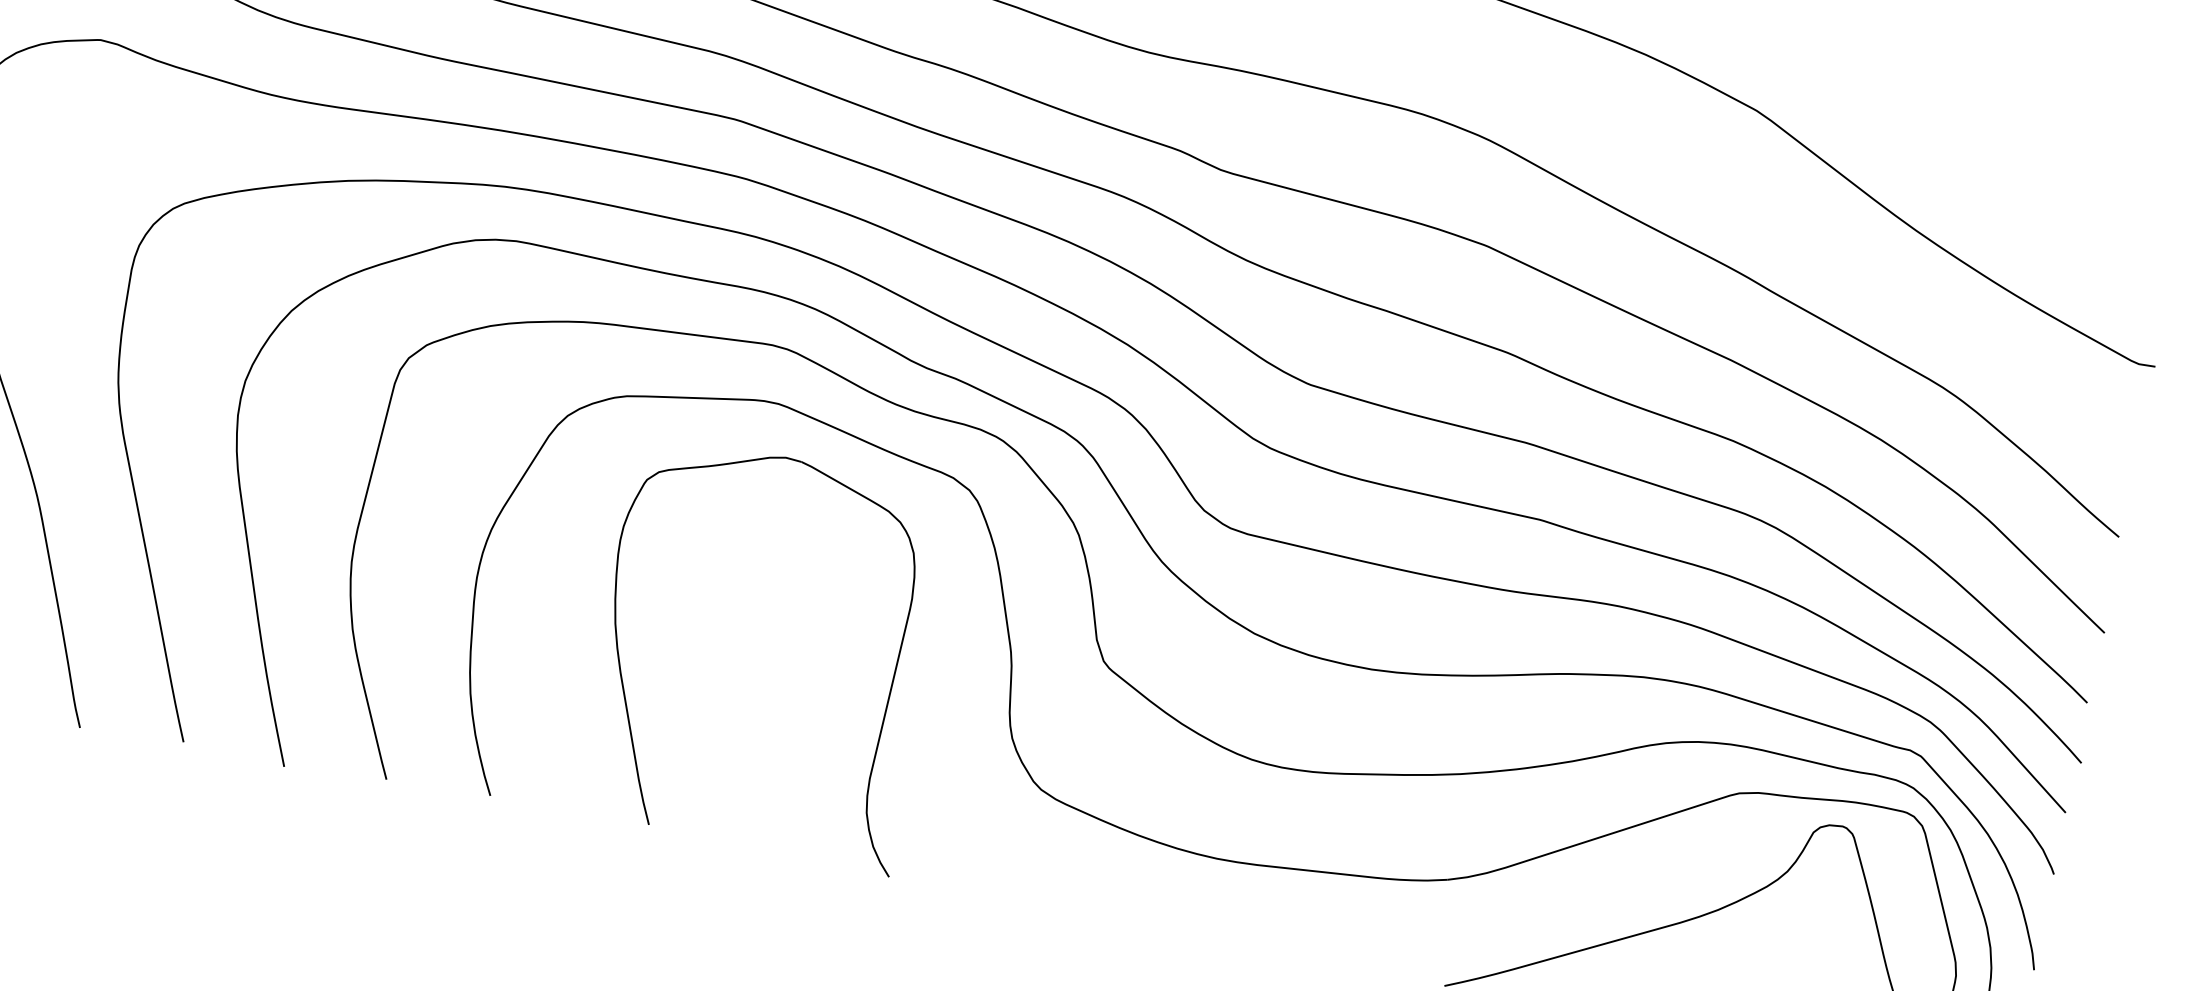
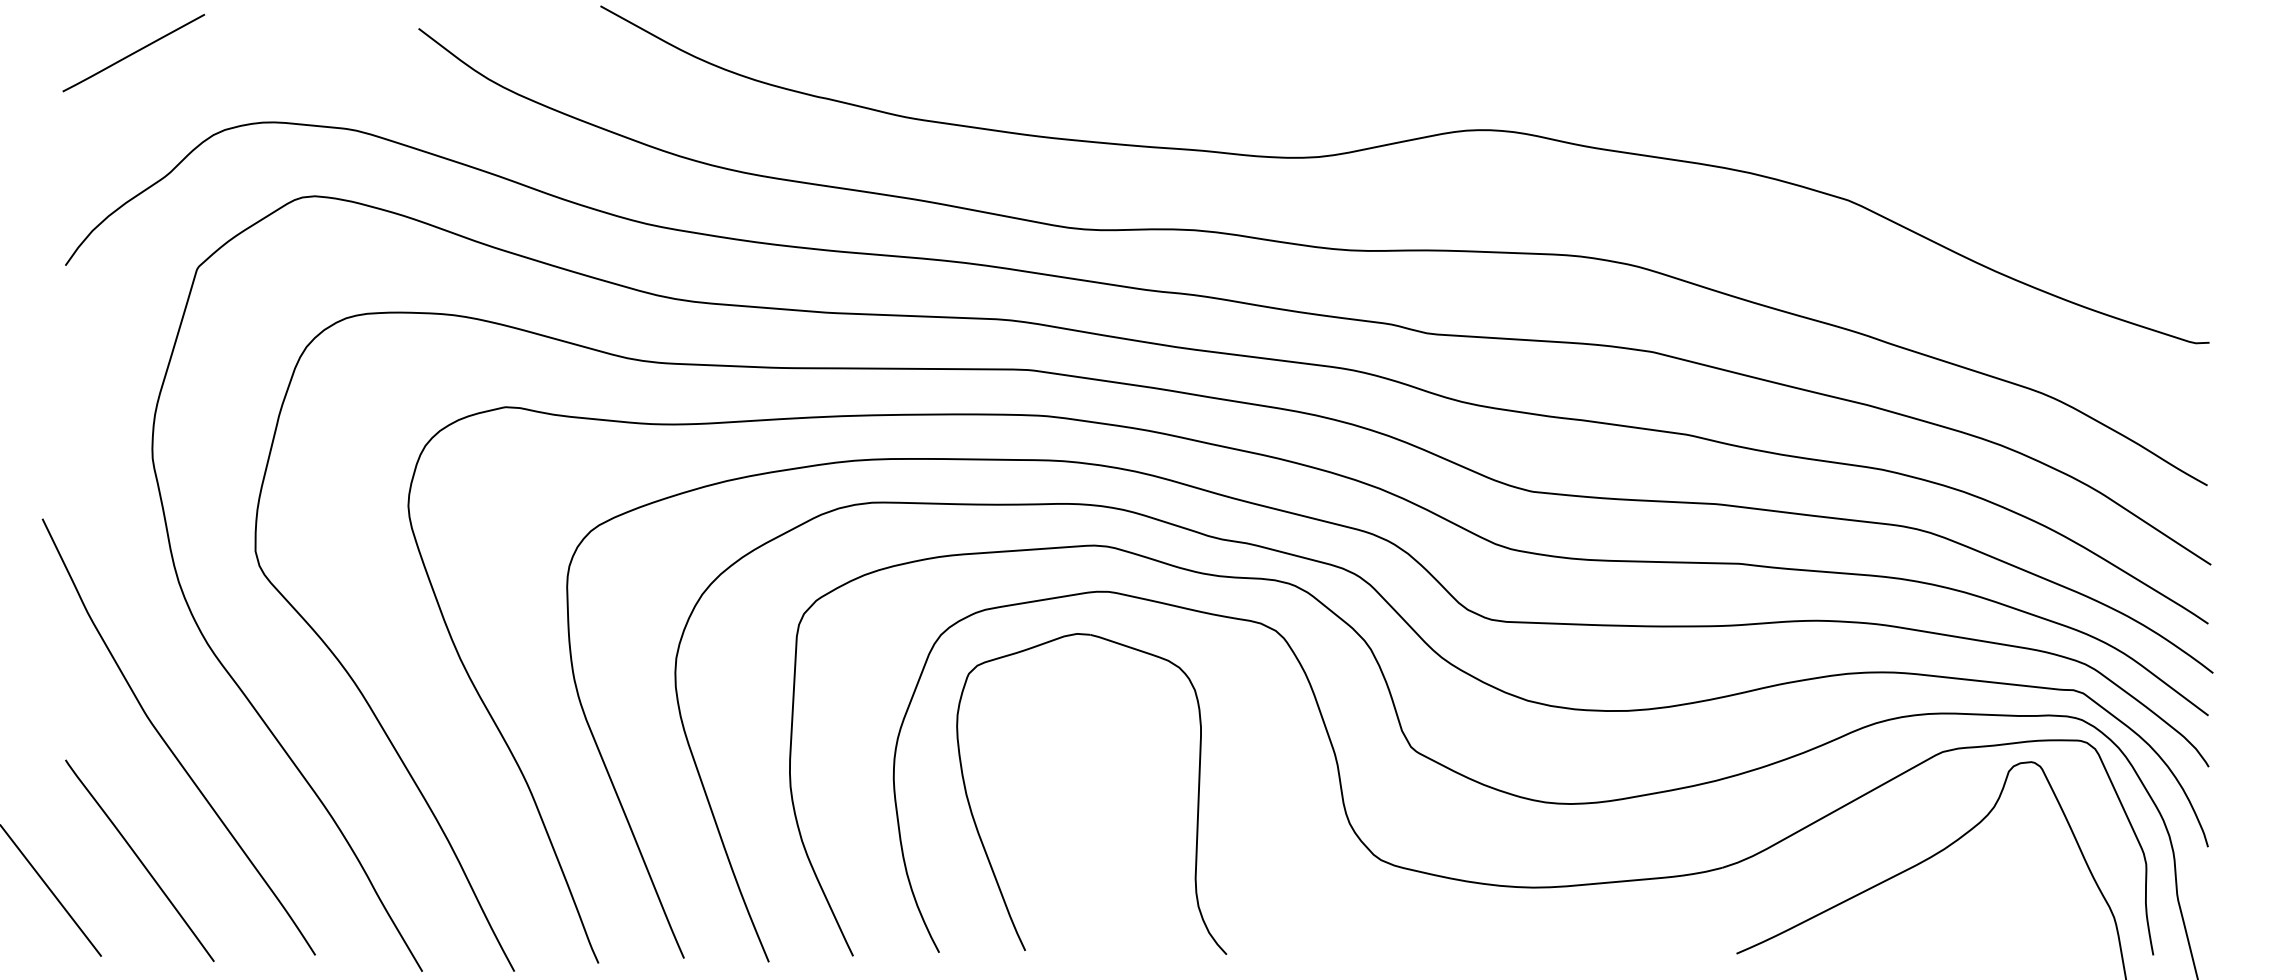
part: (892, 678) -> (1197, 794), moved

